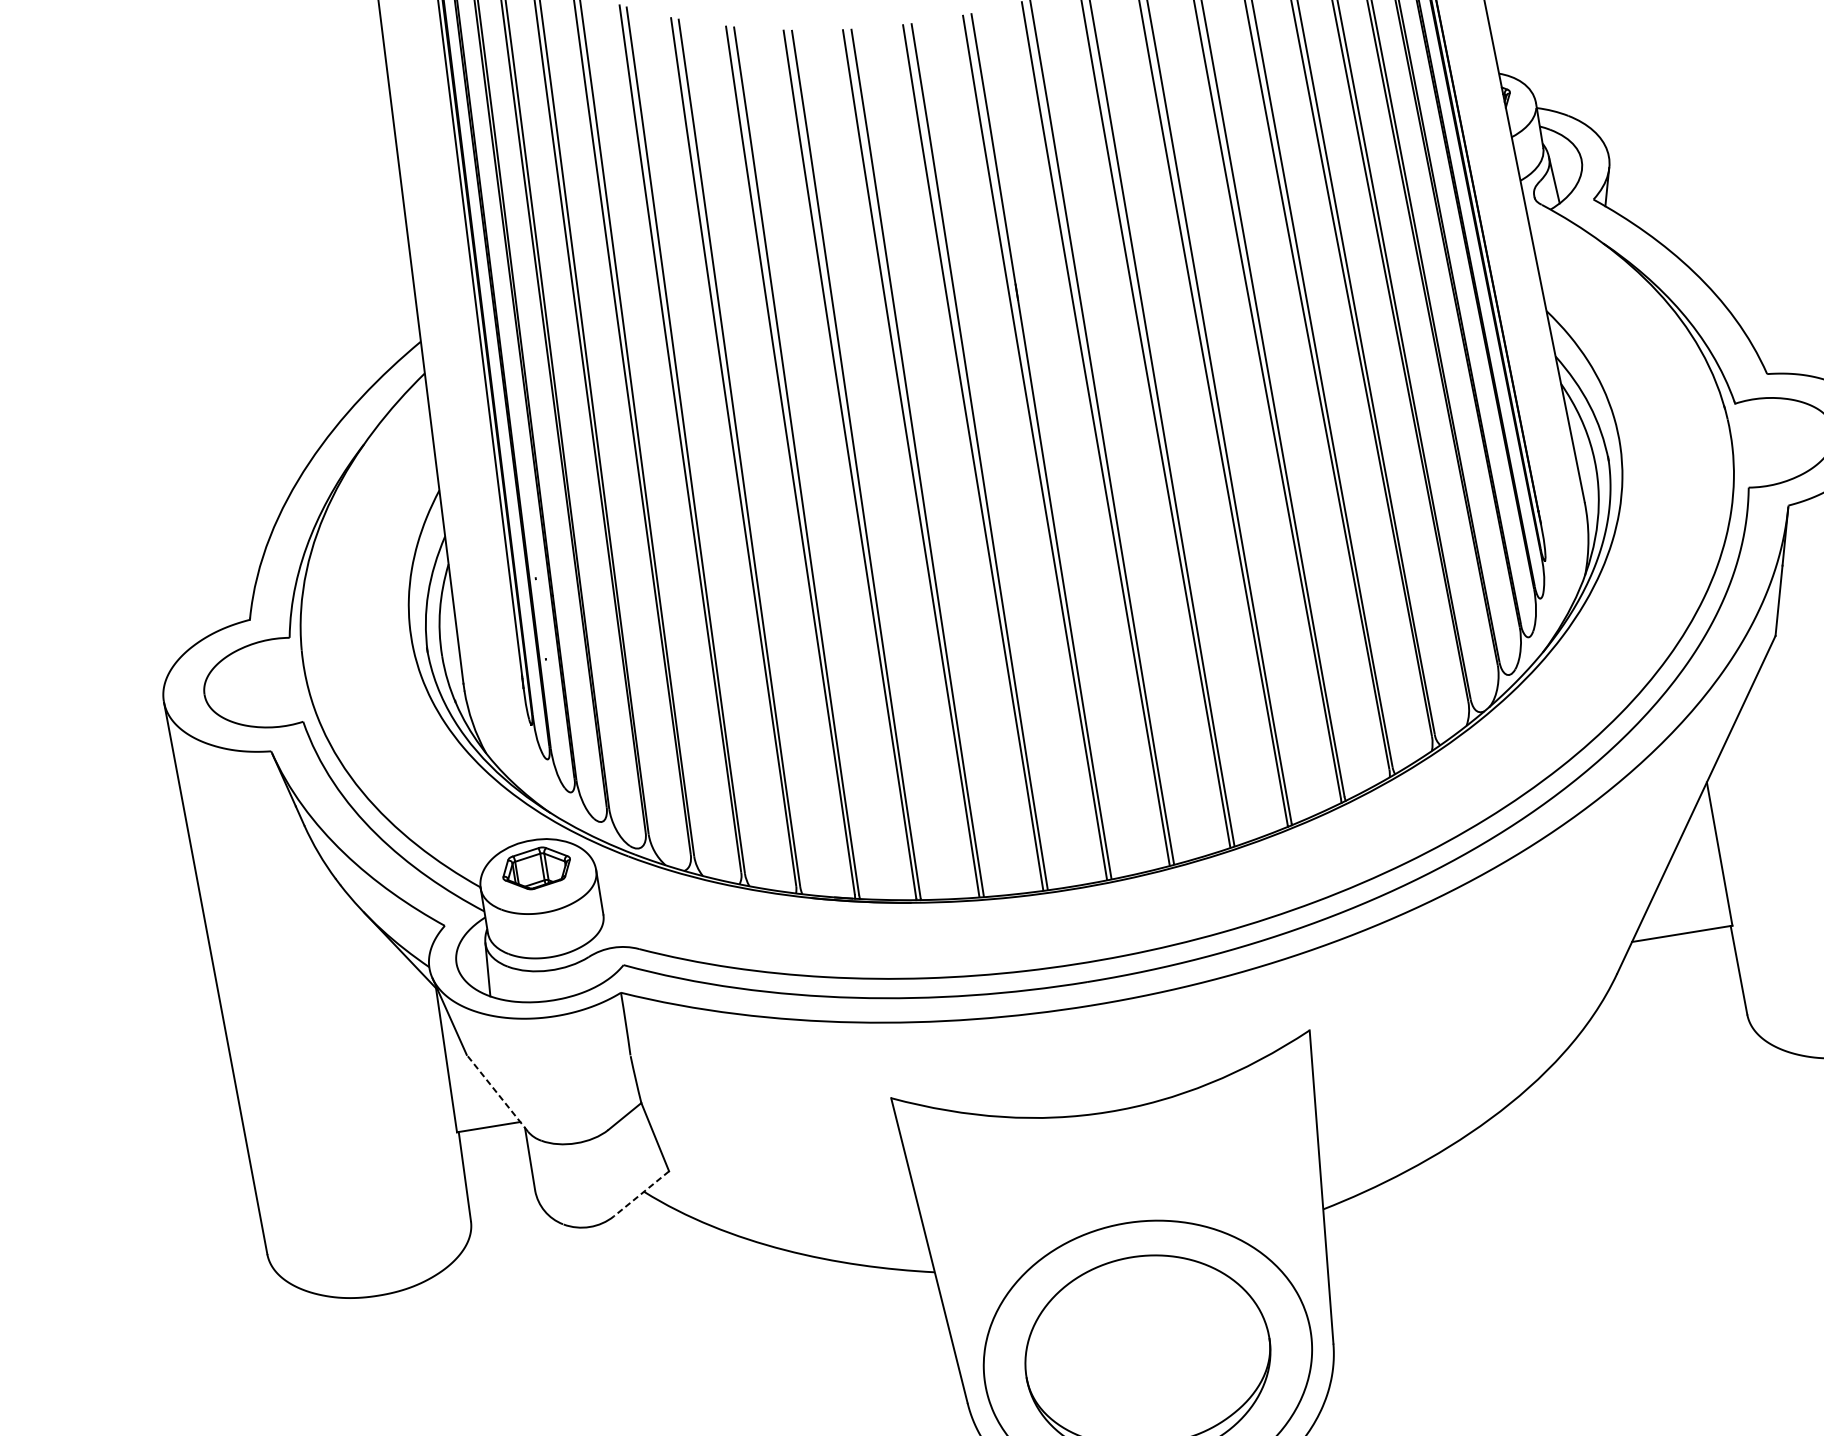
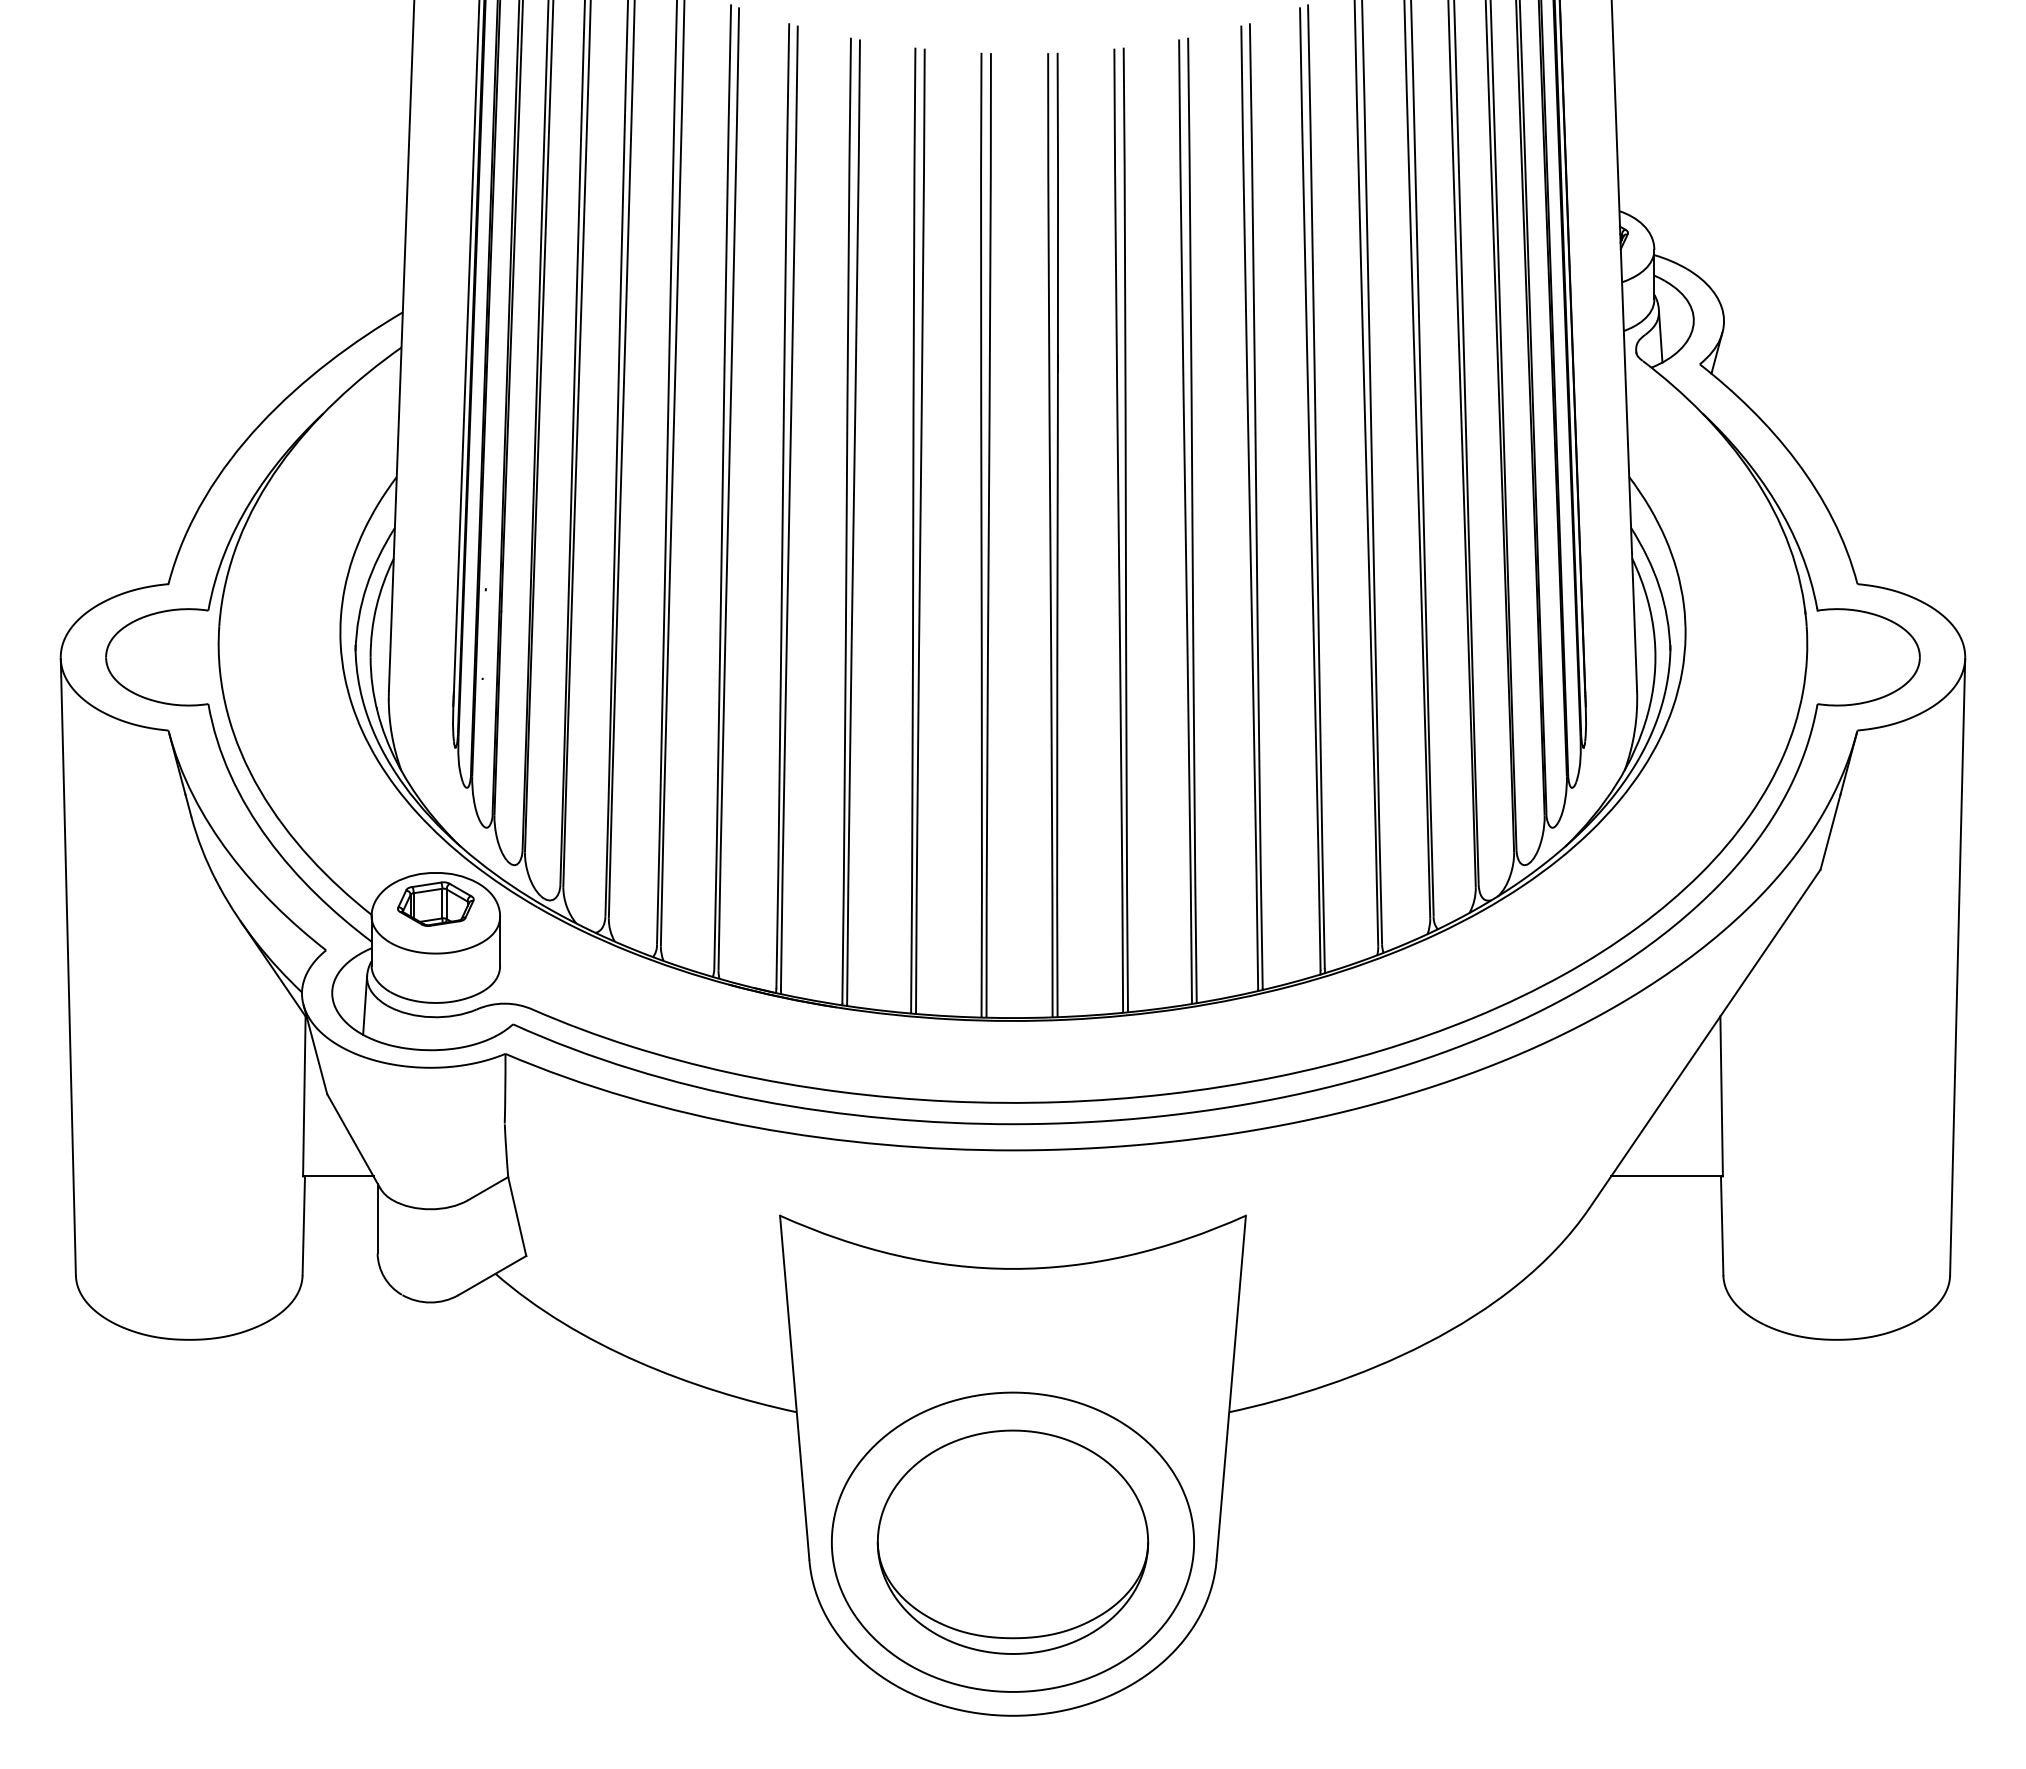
line: (497, 1093) -> (353, 1141), dashed -> solid
line: (640, 1193) -> (491, 1275), dashed -> solid

